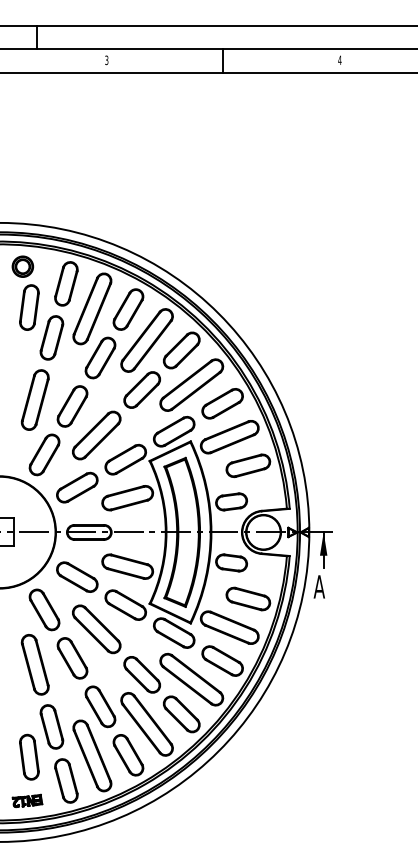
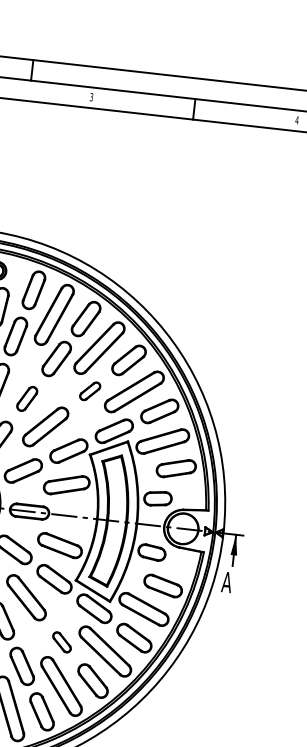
part: (141, 389) -> (89, 390), size x0.6
part: (72, 406) -> (27, 398), size x0.7
part: (141, 674) -> (61, 641), size x0.6

